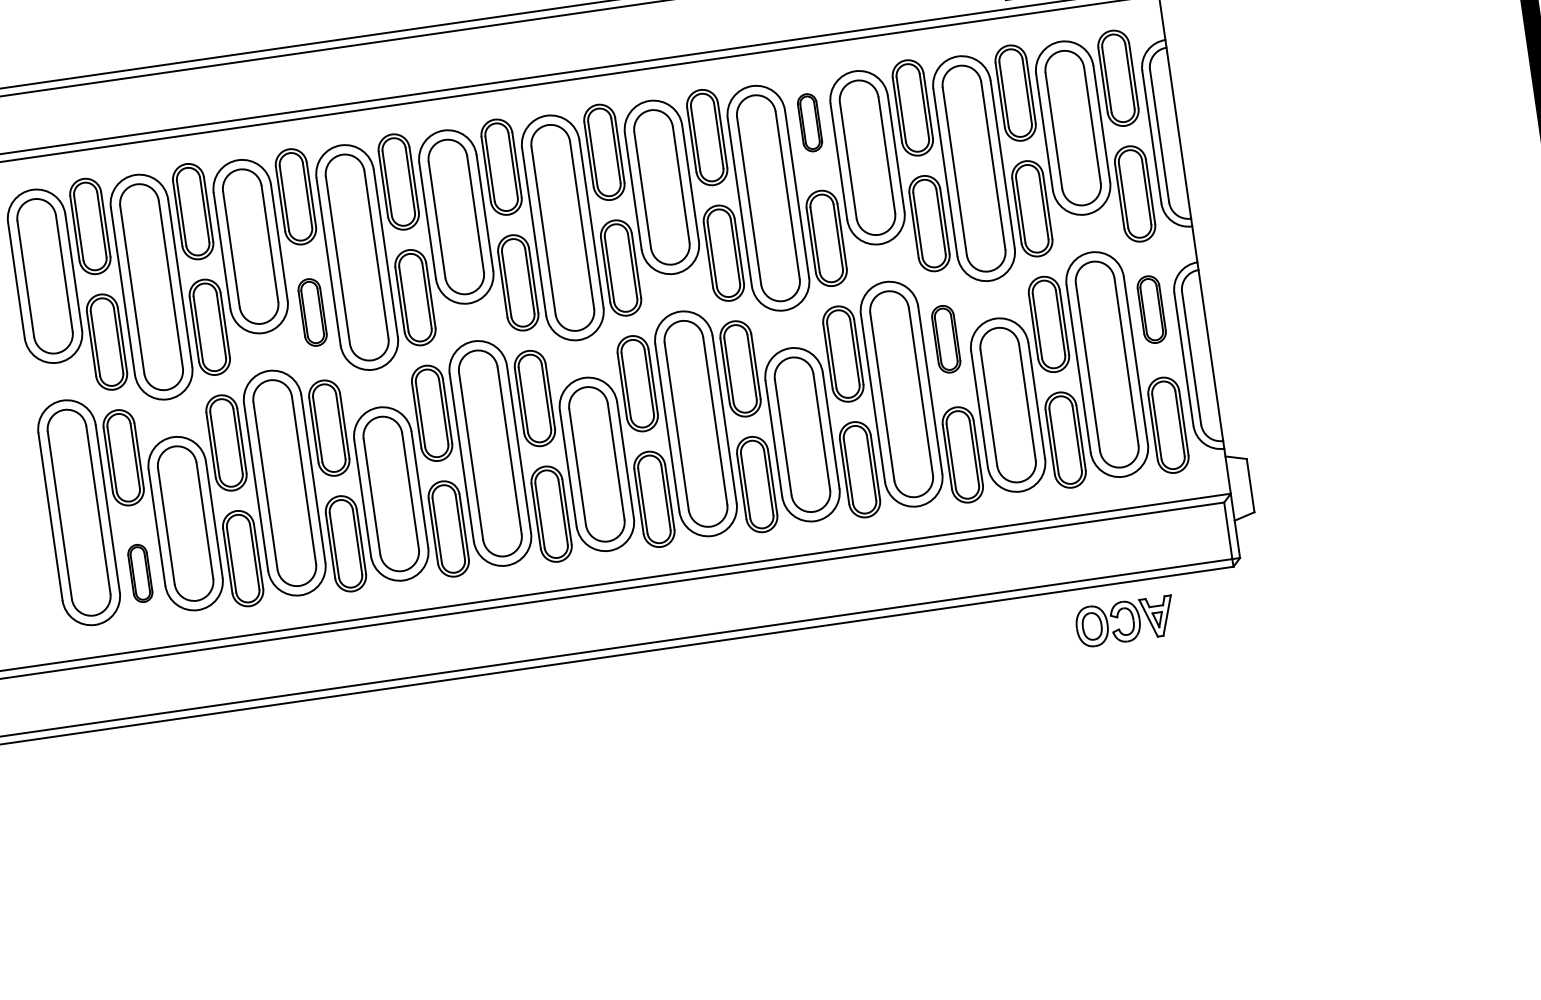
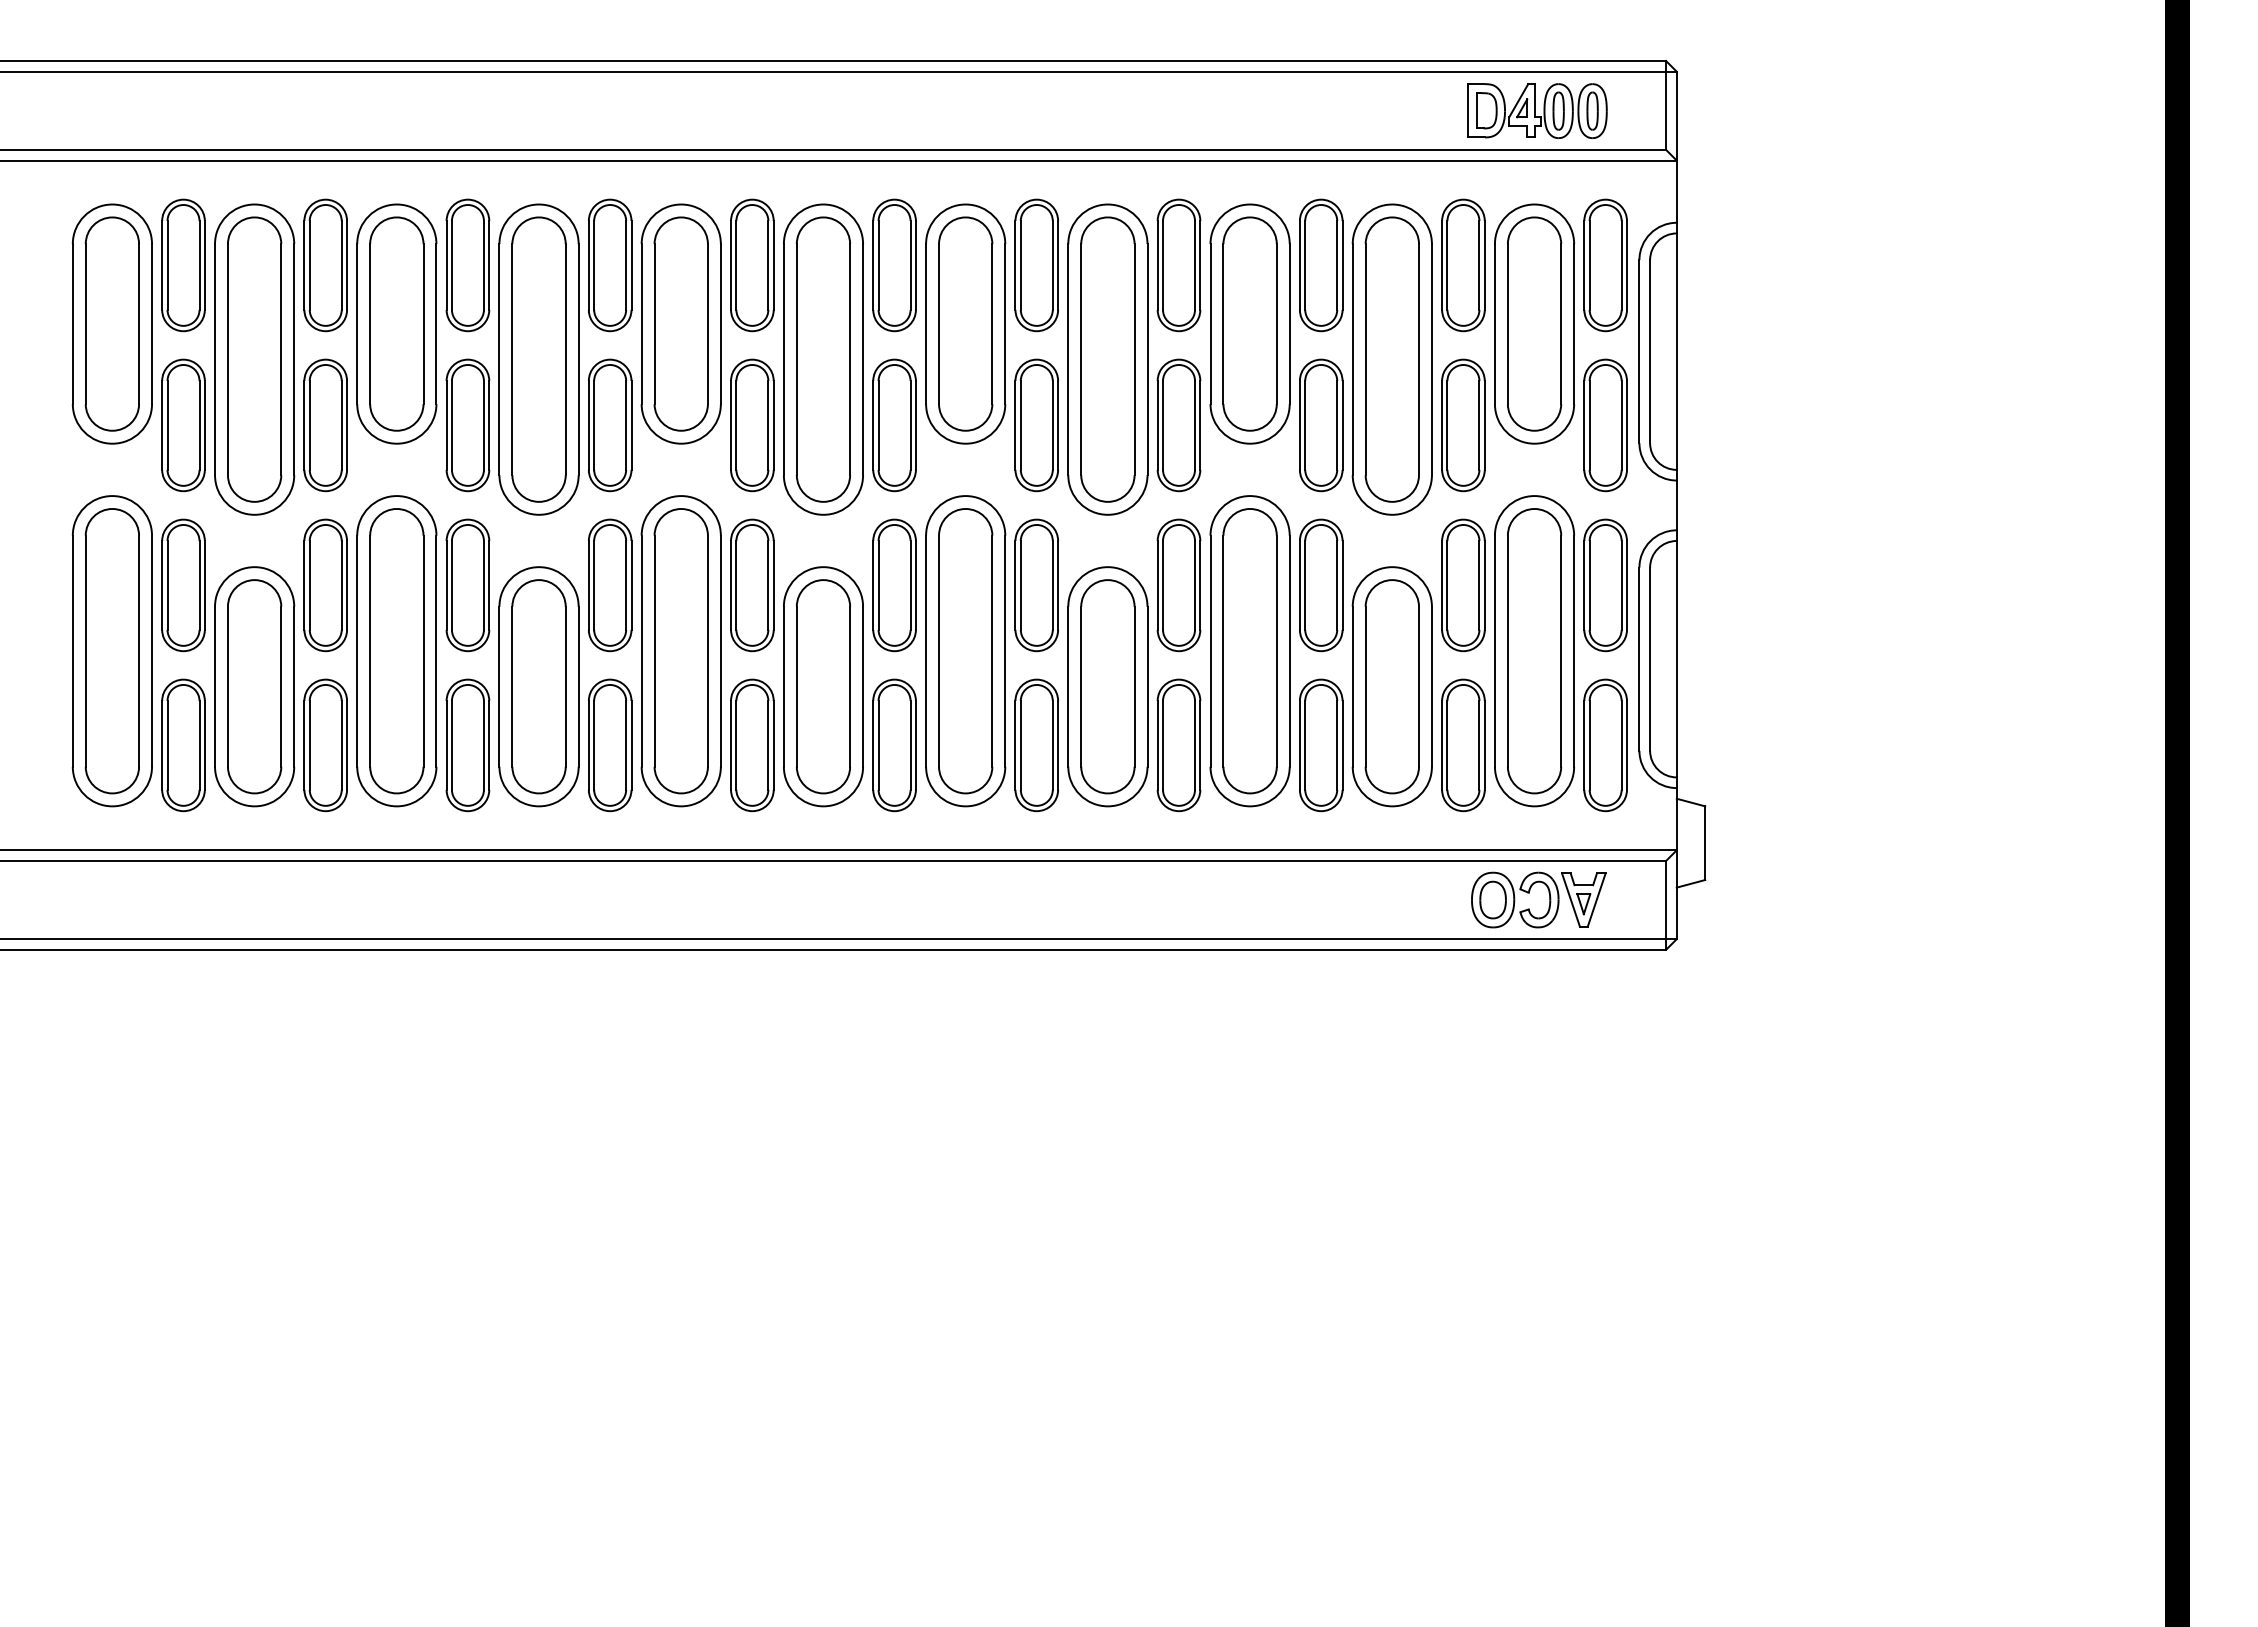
part: (809, 122) -> (1178, 265), size x1.67
part: (1151, 309) -> (1605, 585), size x1.43
part: (312, 312) -> (467, 425), size x1.43
part: (946, 339) -> (1321, 585), size x1.43
part: (140, 573) -> (183, 745), size x1.67
part: (1117, 617) -> (1529, 893), moved

